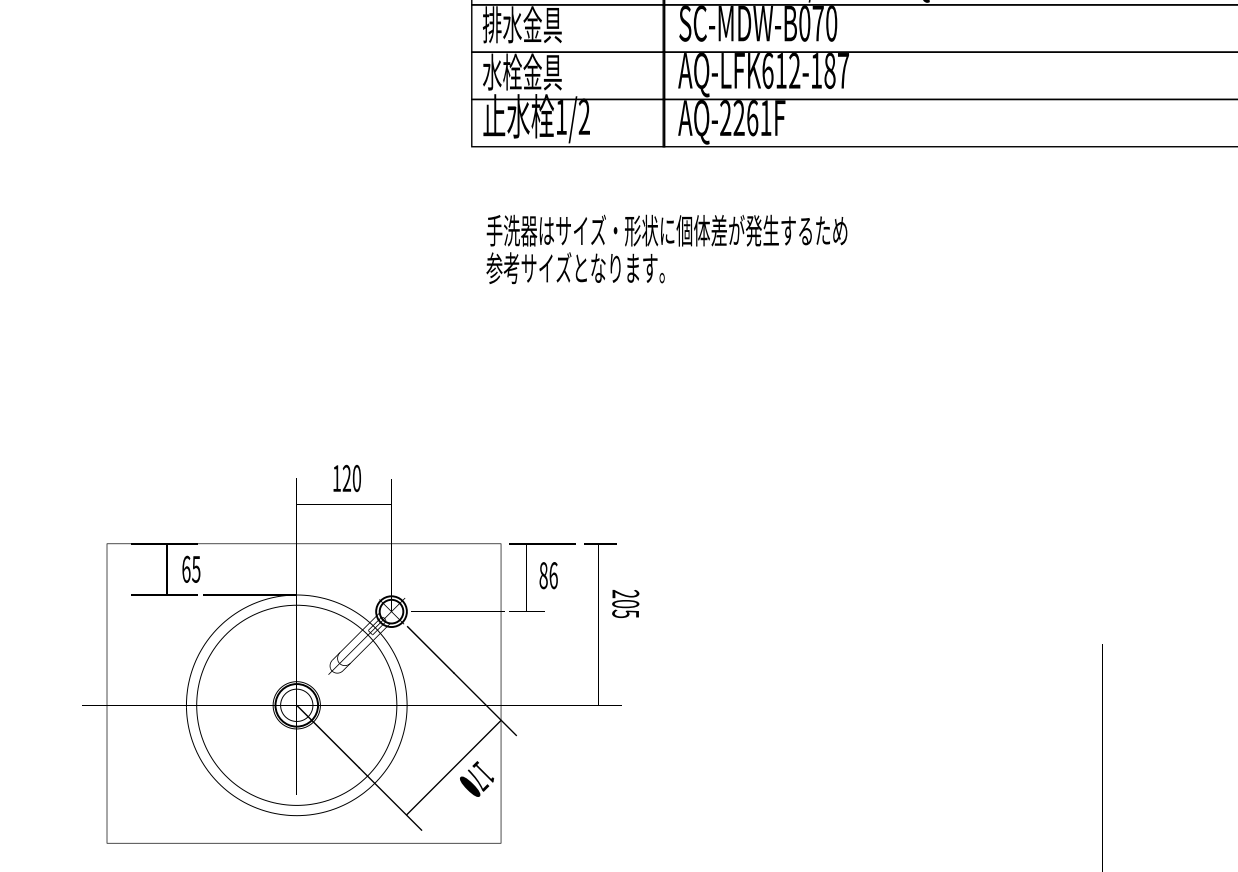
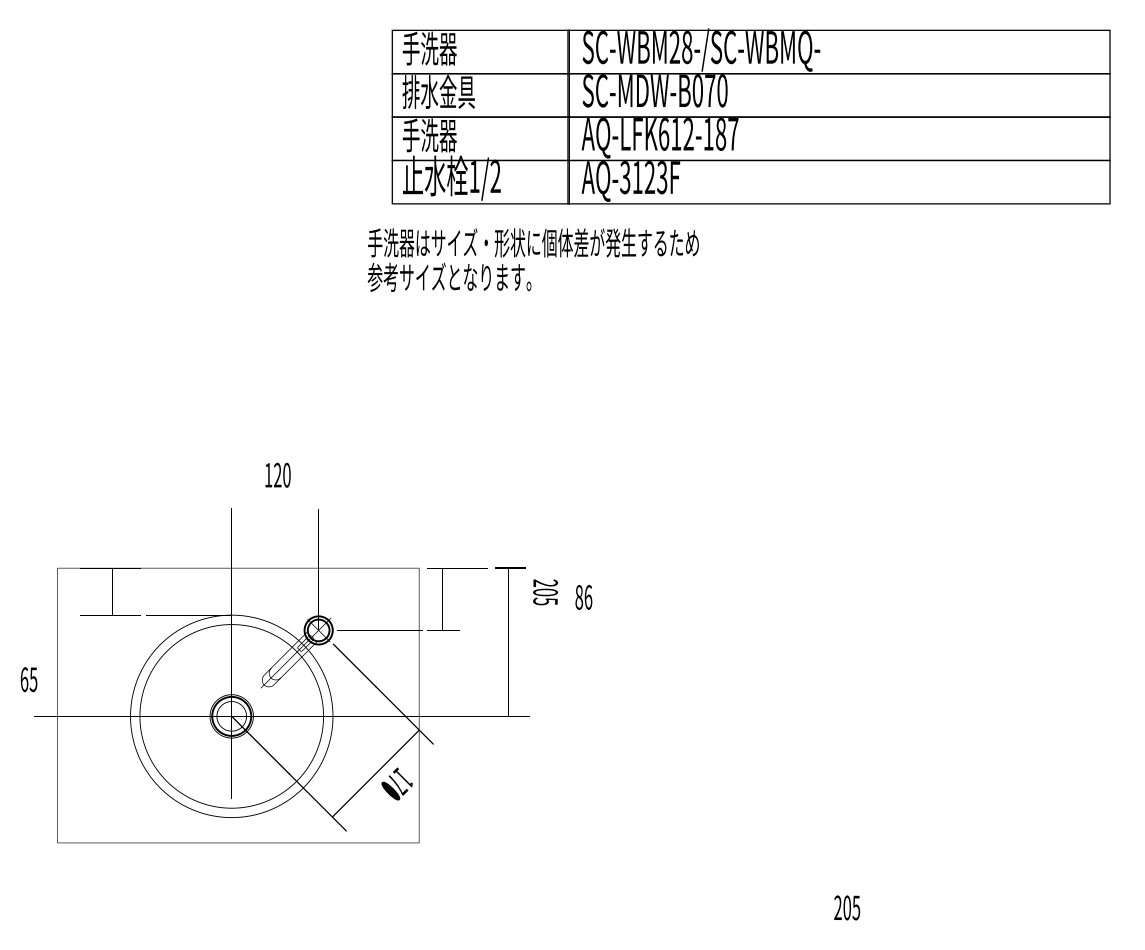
text: (522, 72) -> (438, 135), 水栓金具 -> 手洗器
text: (745, 117) -> (643, 177), AQ-2261F -> AQ-3123F
text: (665, 248) -> (532, 259), moved
text: (346, 477) -> (277, 474), moved
text: (190, 569) -> (28, 679), moved
text: (548, 575) -> (583, 597), moved
text: (625, 604) -> (545, 592), moved

